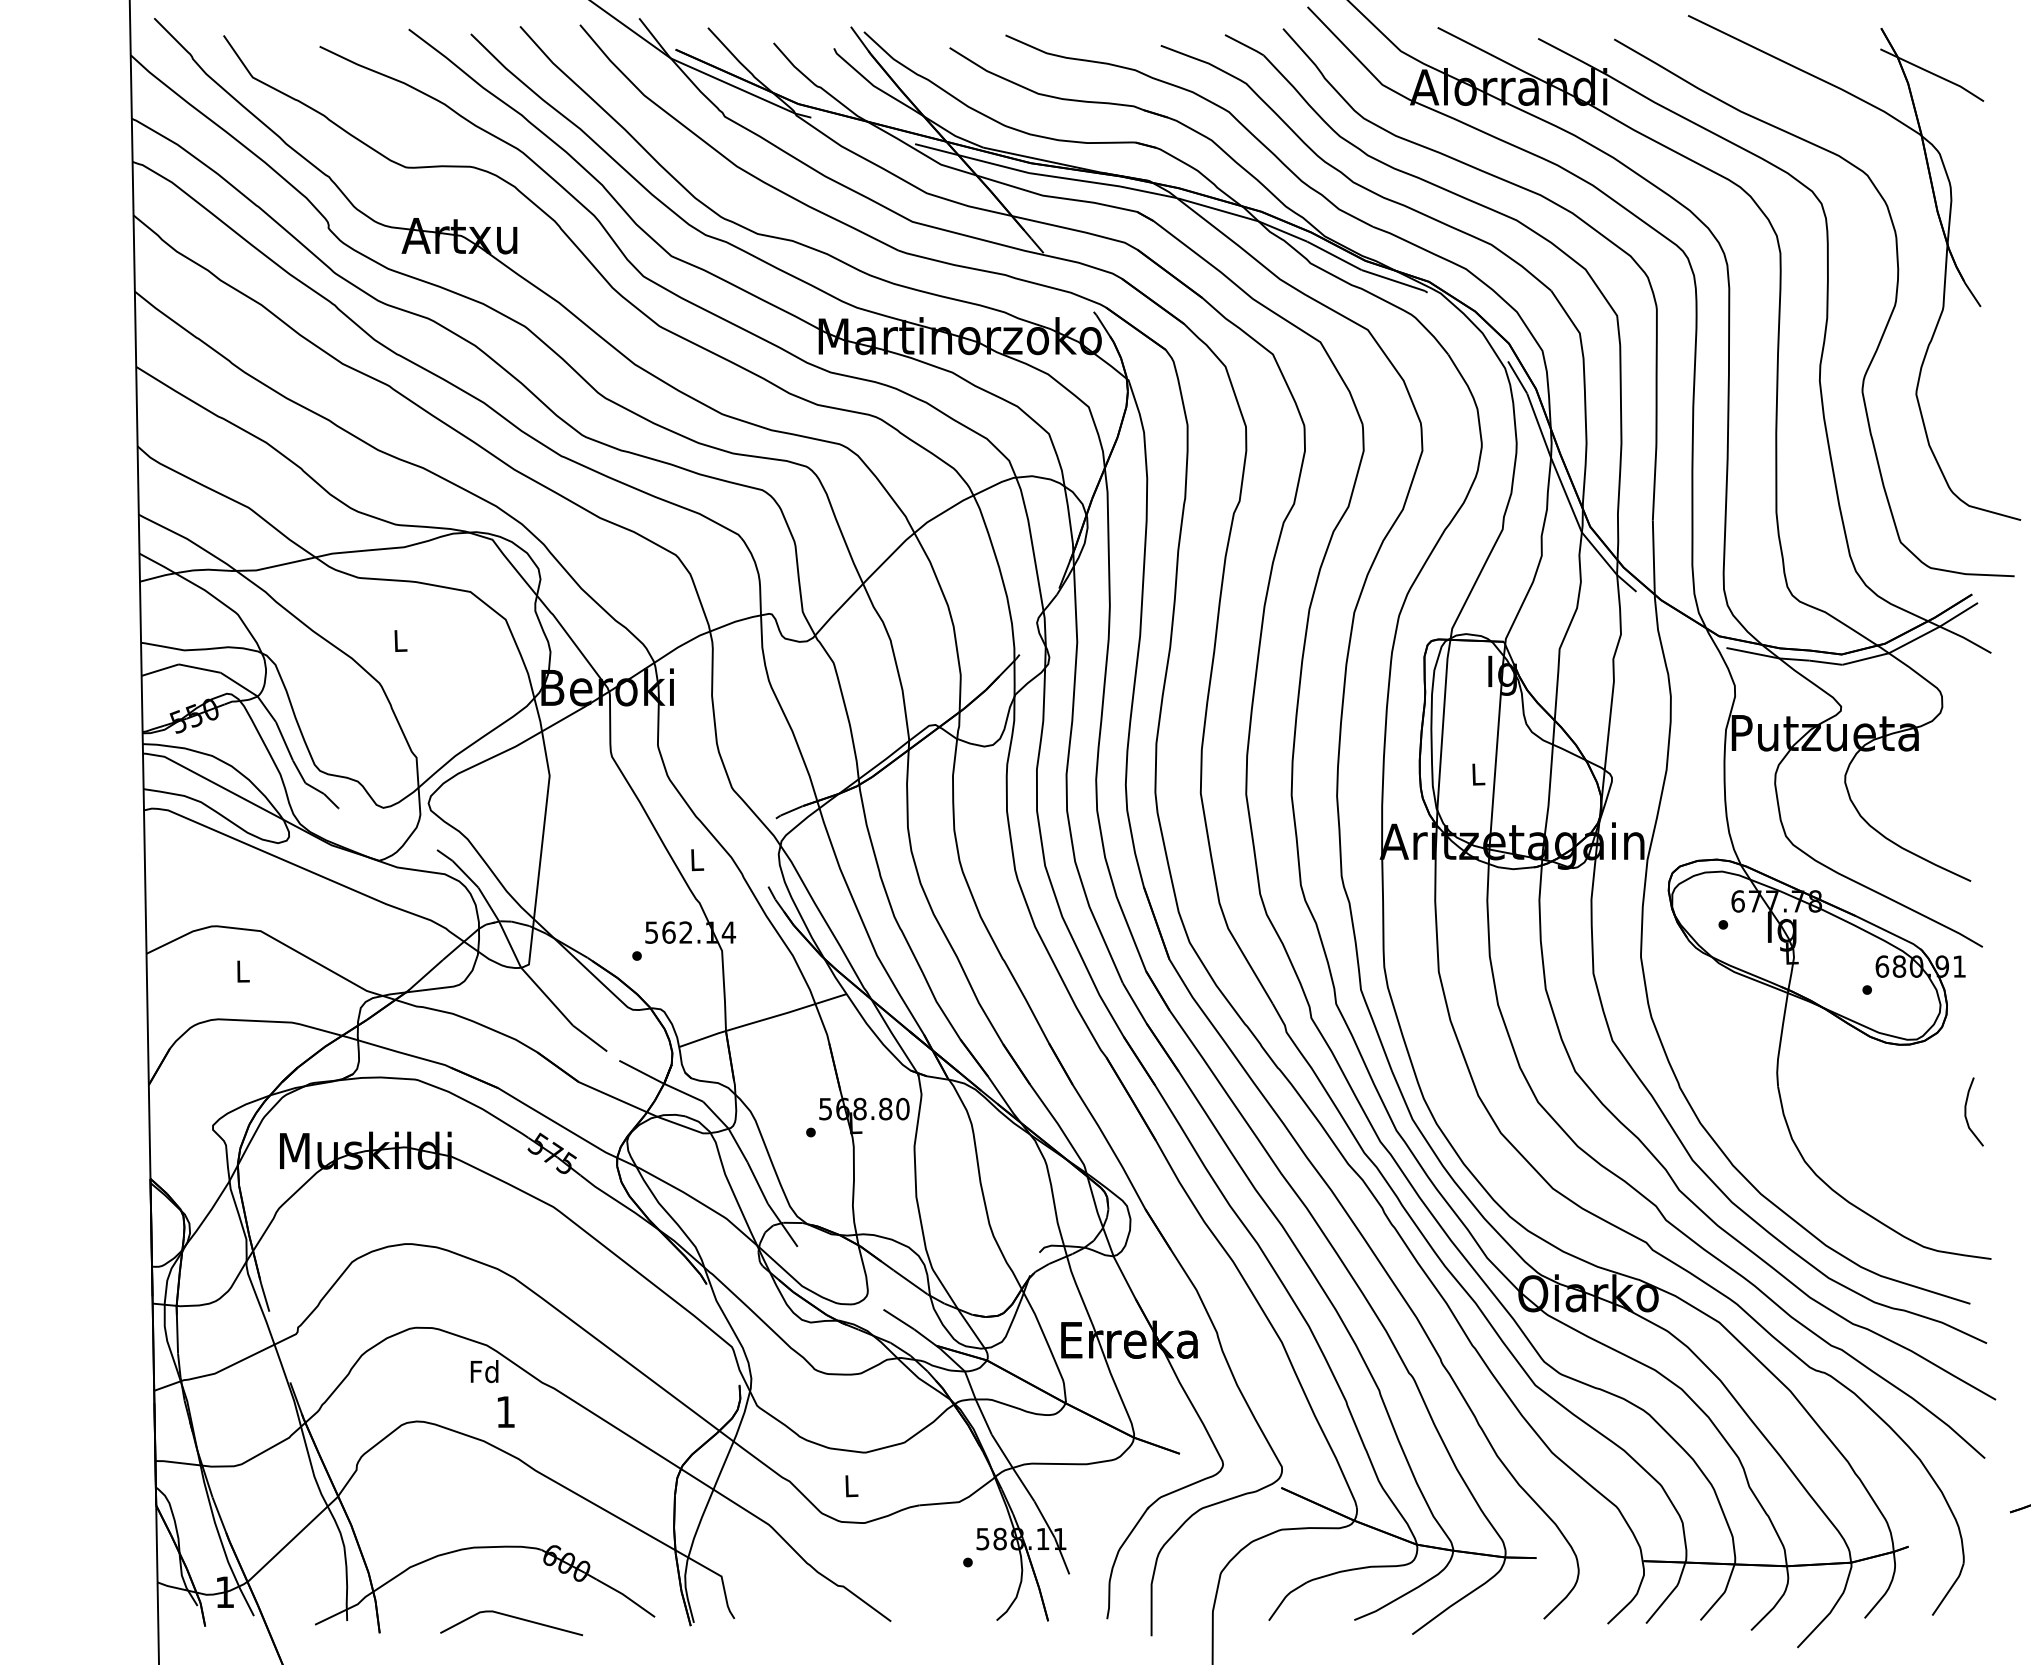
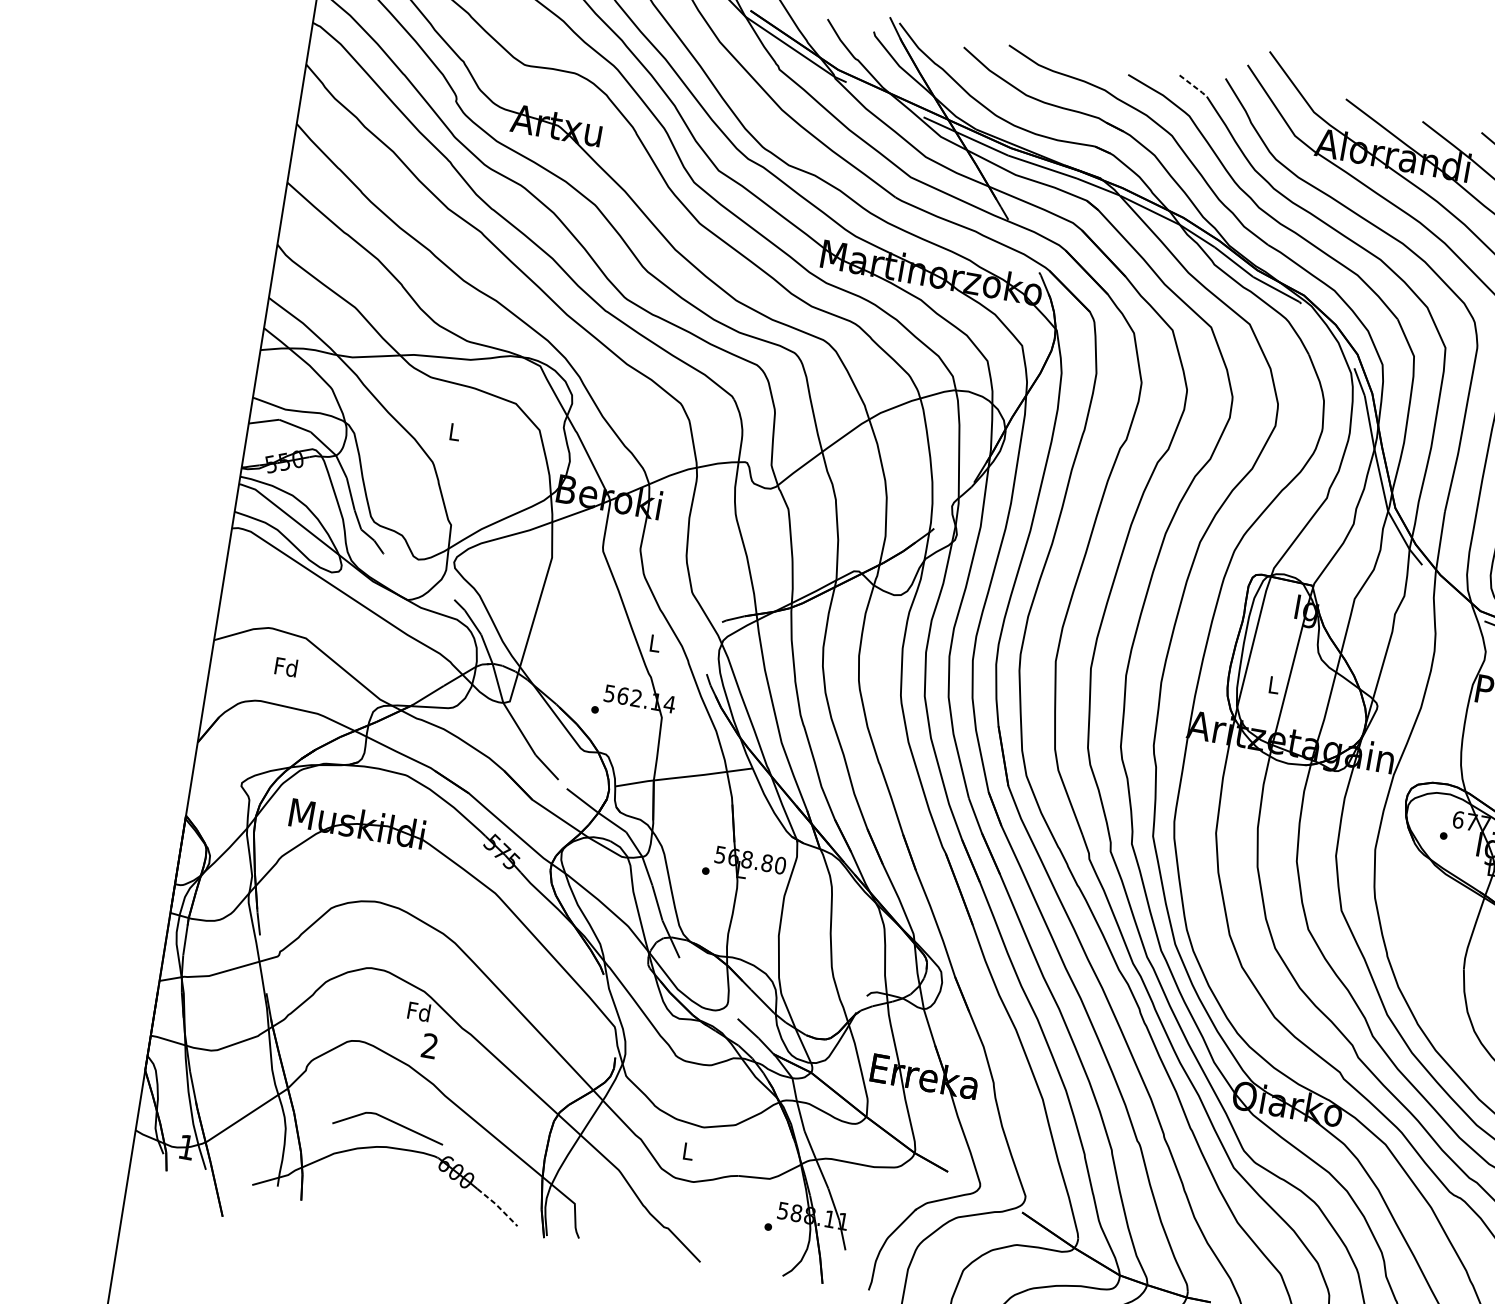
line: (1245, 45) -> (1194, 86), solid -> dashed
text: (242, 970) -> (286, 666), L -> Fd
text: (505, 1411) -> (429, 1045), 1 -> 2
line: (626, 1596) -> (498, 1206), solid -> dashed
line: (514, 1618) -> (392, 1122), moved

